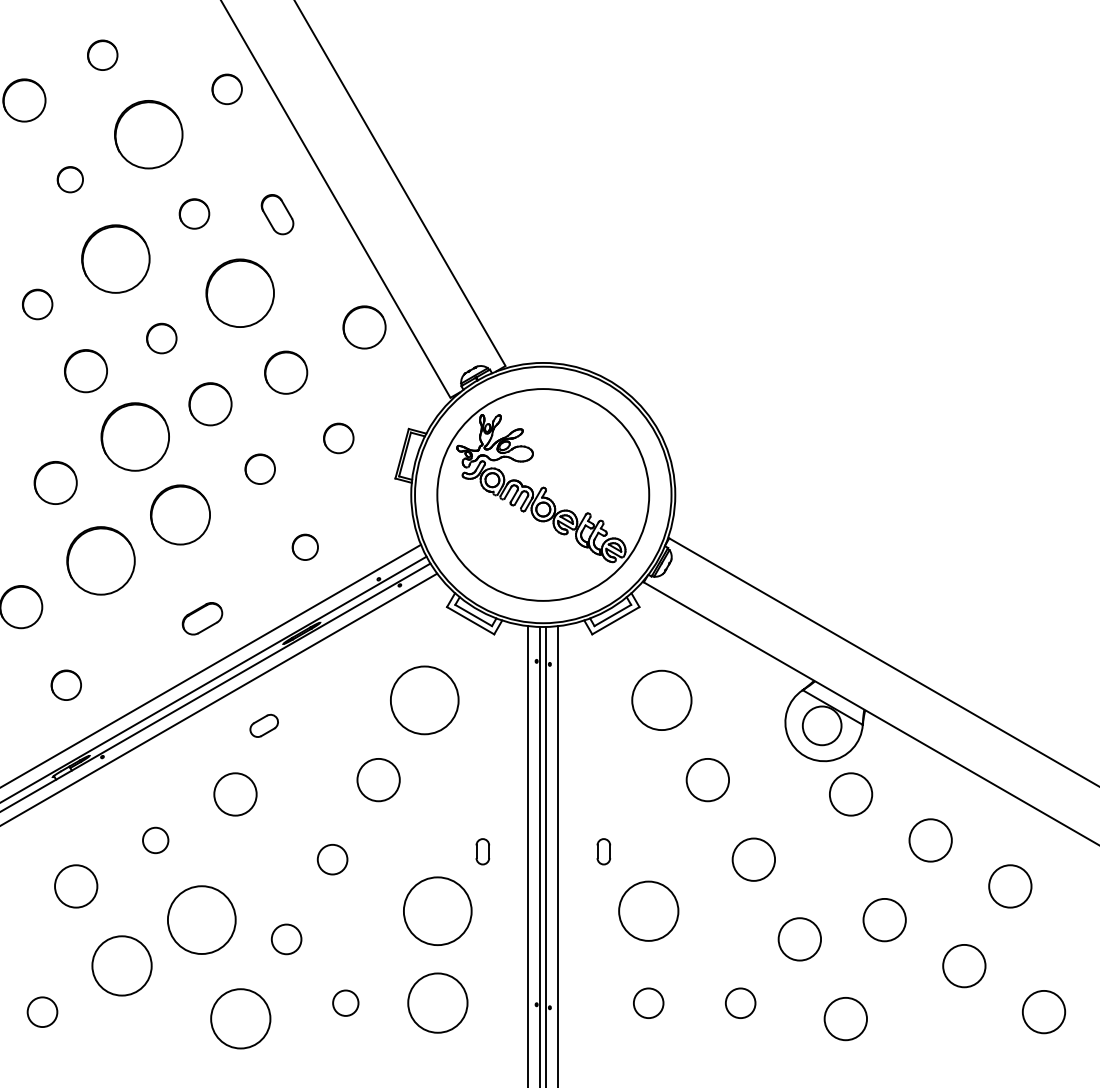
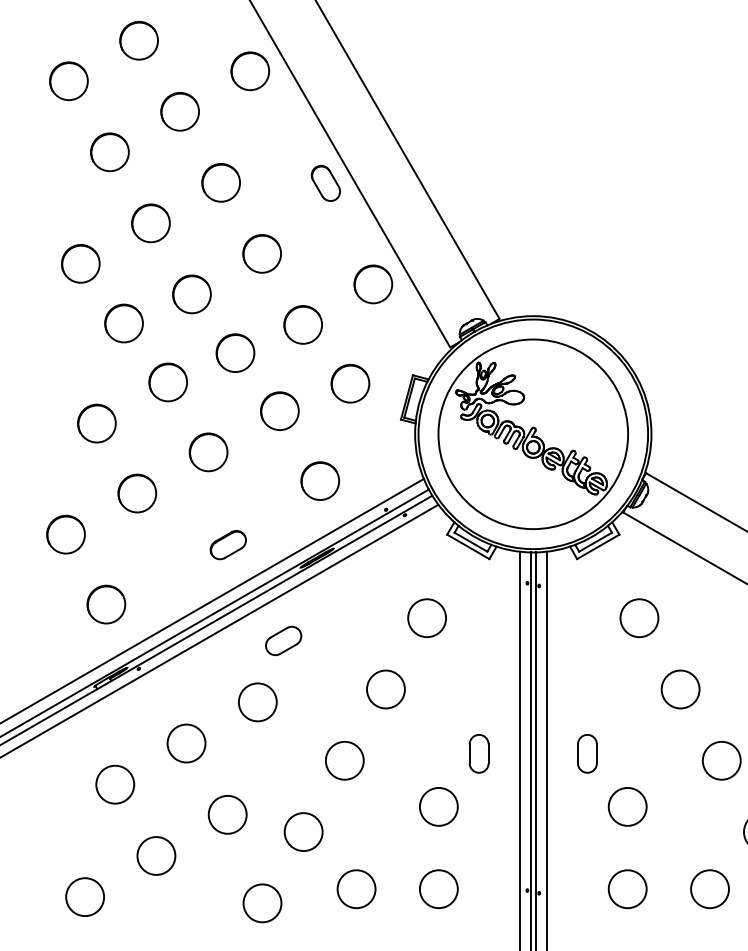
circle: (102, 55) -> (138, 41), size x1.43
circle: (227, 89) -> (250, 71), size x1.43
circle: (148, 134) -> (179, 111), size x0.62
circle: (70, 179) -> (110, 151), size x1.67
circle: (194, 213) -> (221, 182), size x1.43
part: (277, 214) -> (325, 183), moved
circle: (116, 259) -> (151, 223), size x0.62
circle: (240, 293) -> (262, 254), size x0.62
circle: (37, 304) -> (80, 263), size x1.43
circle: (161, 338) -> (191, 294), size x1.43
circle: (135, 436) -> (168, 381), size x0.62
circle: (338, 438) -> (350, 383), size x1.43
circle: (260, 469) -> (280, 411), size x1.43
circle: (180, 515) -> (208, 452), size x0.71
circle: (305, 547) -> (320, 481), size x1.67
circle: (100, 561) -> (137, 493), size x0.62
circle: (66, 685) -> (106, 604), size x1.43
circle: (424, 700) -> (427, 618), size x0.62
circle: (661, 700) -> (639, 618), size x0.71
part: (263, 725) -> (282, 640), size x1.43
circle: (155, 840) -> (186, 743), size x1.67
part: (482, 851) -> (478, 753), size x1.67
part: (603, 851) -> (587, 753), size x1.67
circle: (332, 859) -> (344, 760), size x1.43
circle: (437, 911) -> (438, 807), size x0.62
circle: (648, 911) -> (627, 807), size x0.71
circle: (201, 919) -> (227, 814), size x0.62
circle: (286, 939) -> (303, 832), size x1.43
circle: (122, 966) -> (156, 856), size x0.71
circle: (345, 1003) -> (356, 889), size x1.67
circle: (437, 1003) -> (438, 889), size x0.71
circle: (648, 1003) -> (627, 889), size x1.43
circle: (740, 1003) -> (709, 889), size x1.43
circle: (42, 1012) -> (85, 897), size x1.43
circle: (240, 1019) -> (262, 903), size x0.71

